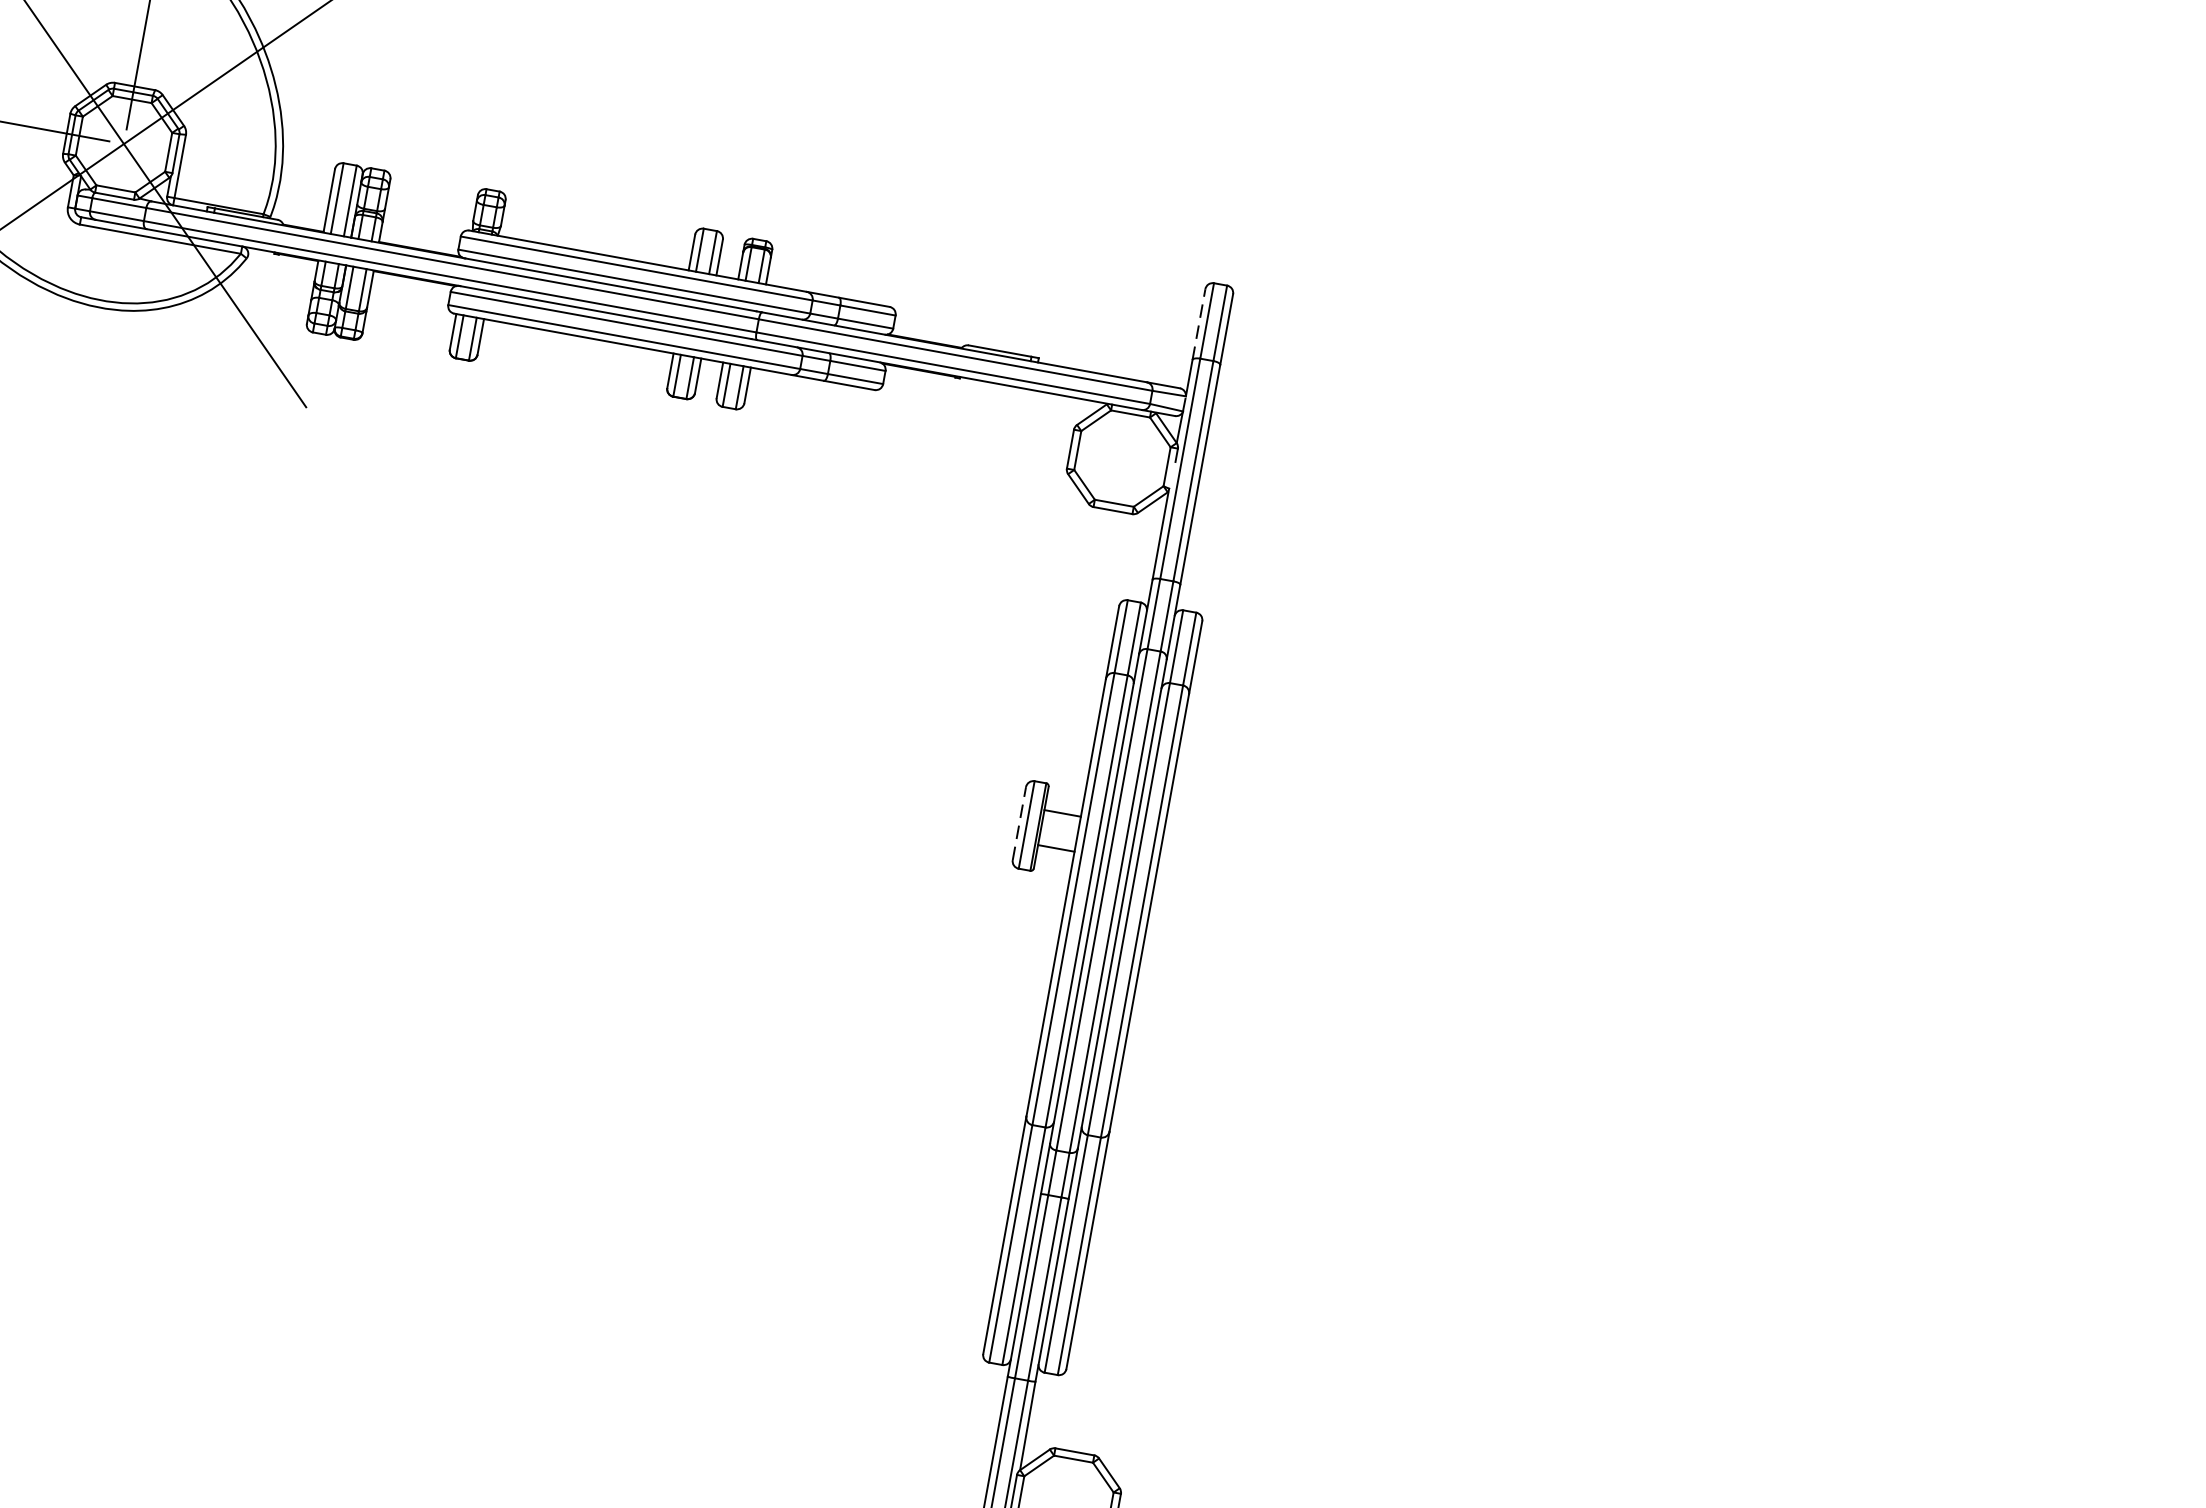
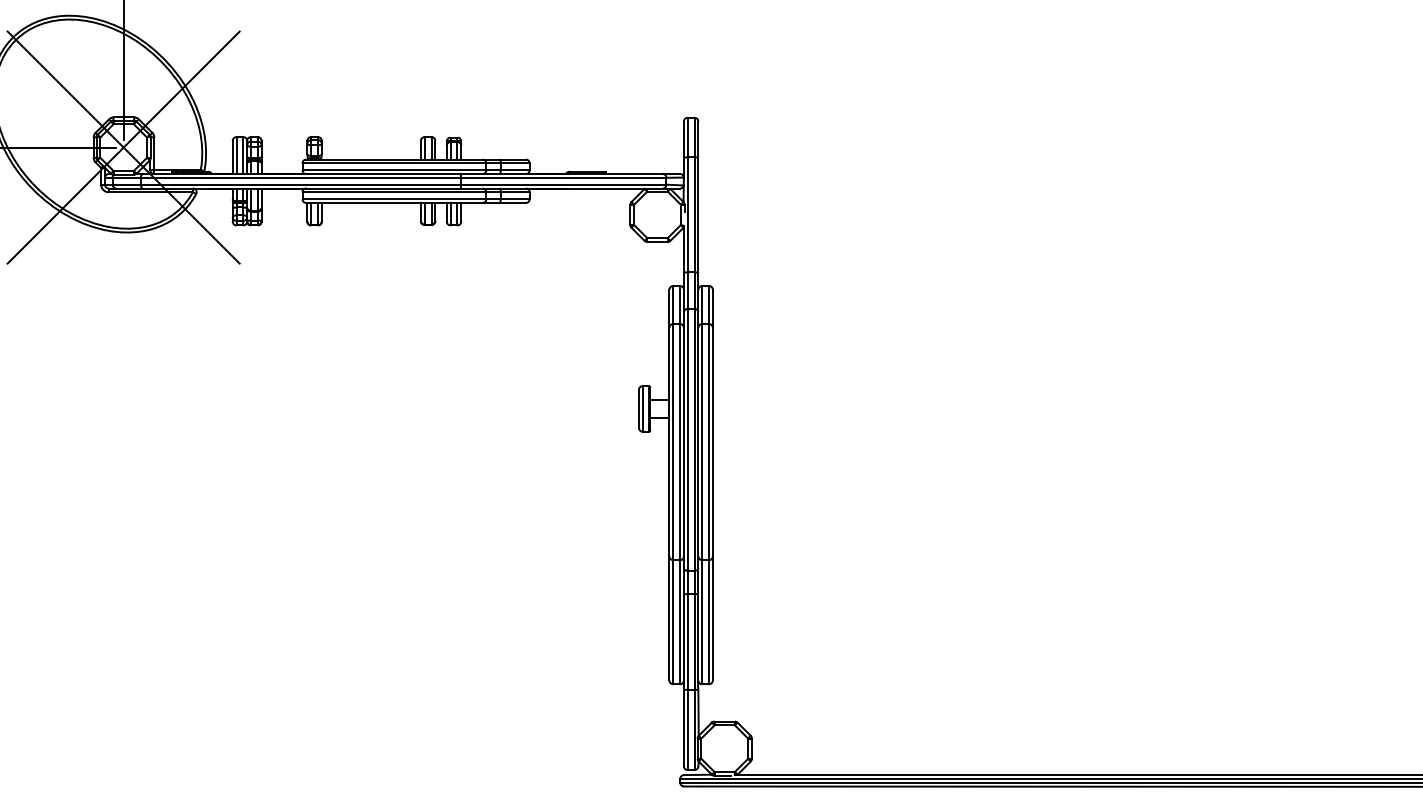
line: (1198, 323) -> (683, 139), dashed -> solid
line: (1018, 822) -> (638, 408), dashed -> solid

